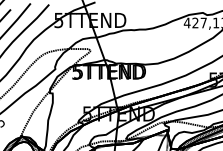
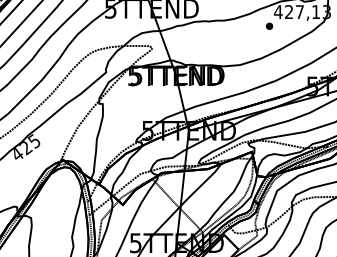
part: (180, 33) -> (269, 25), added

